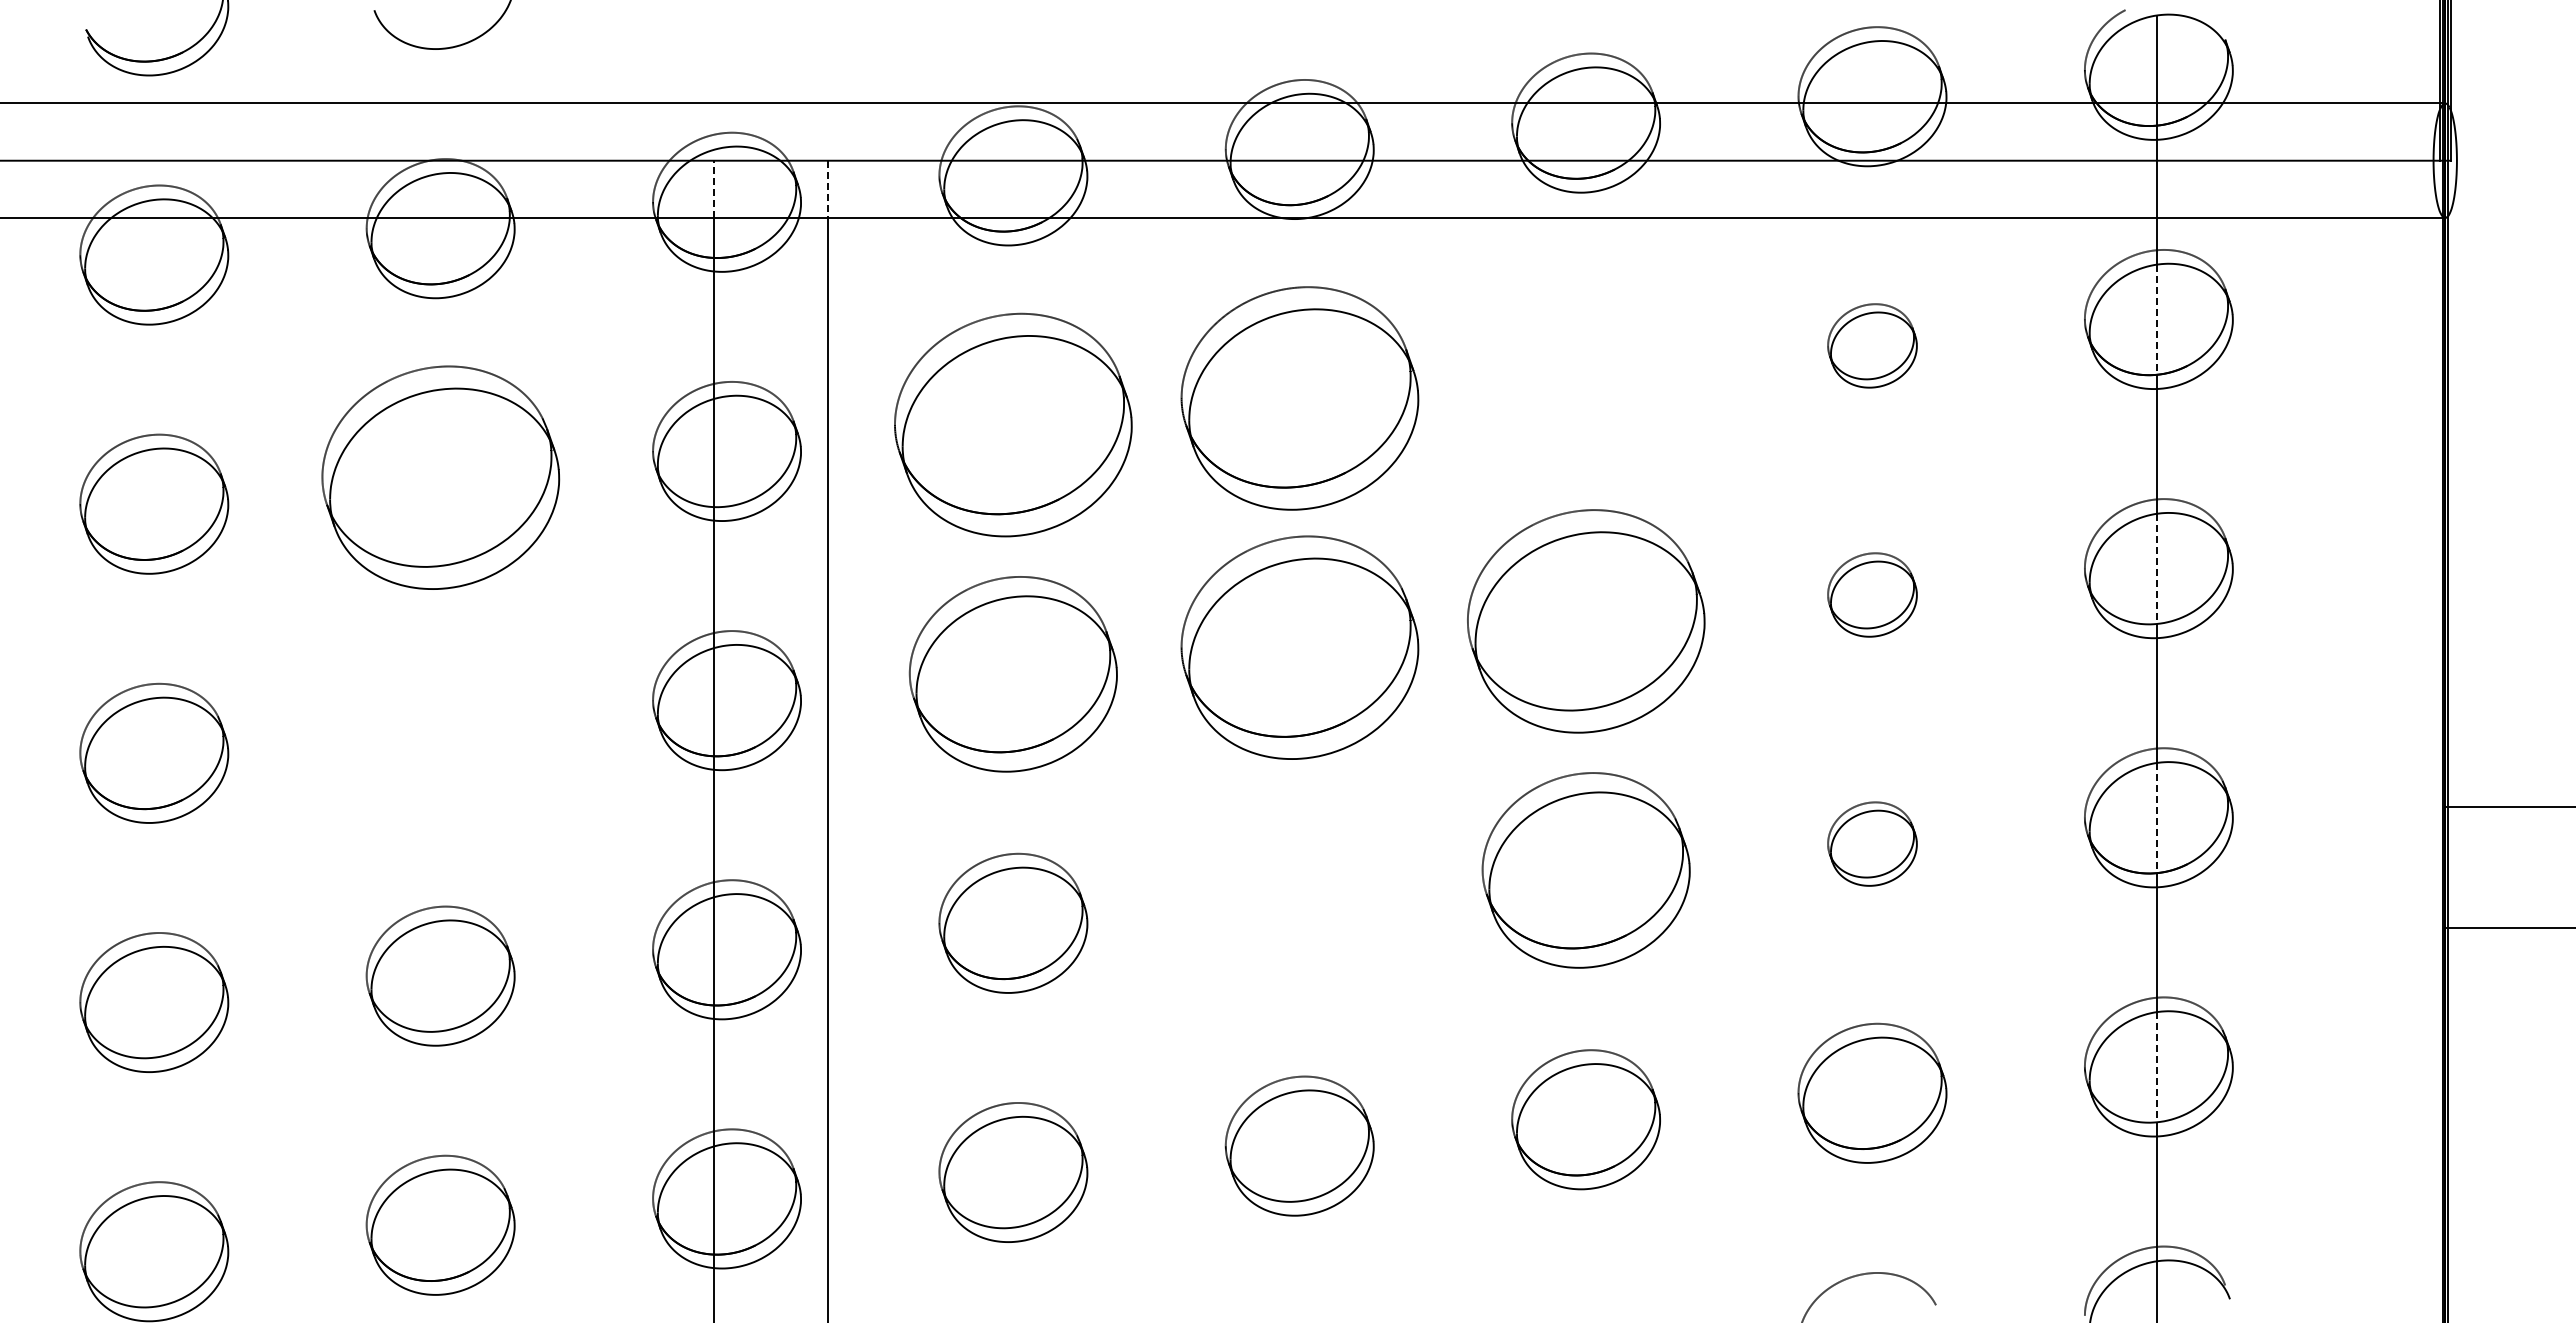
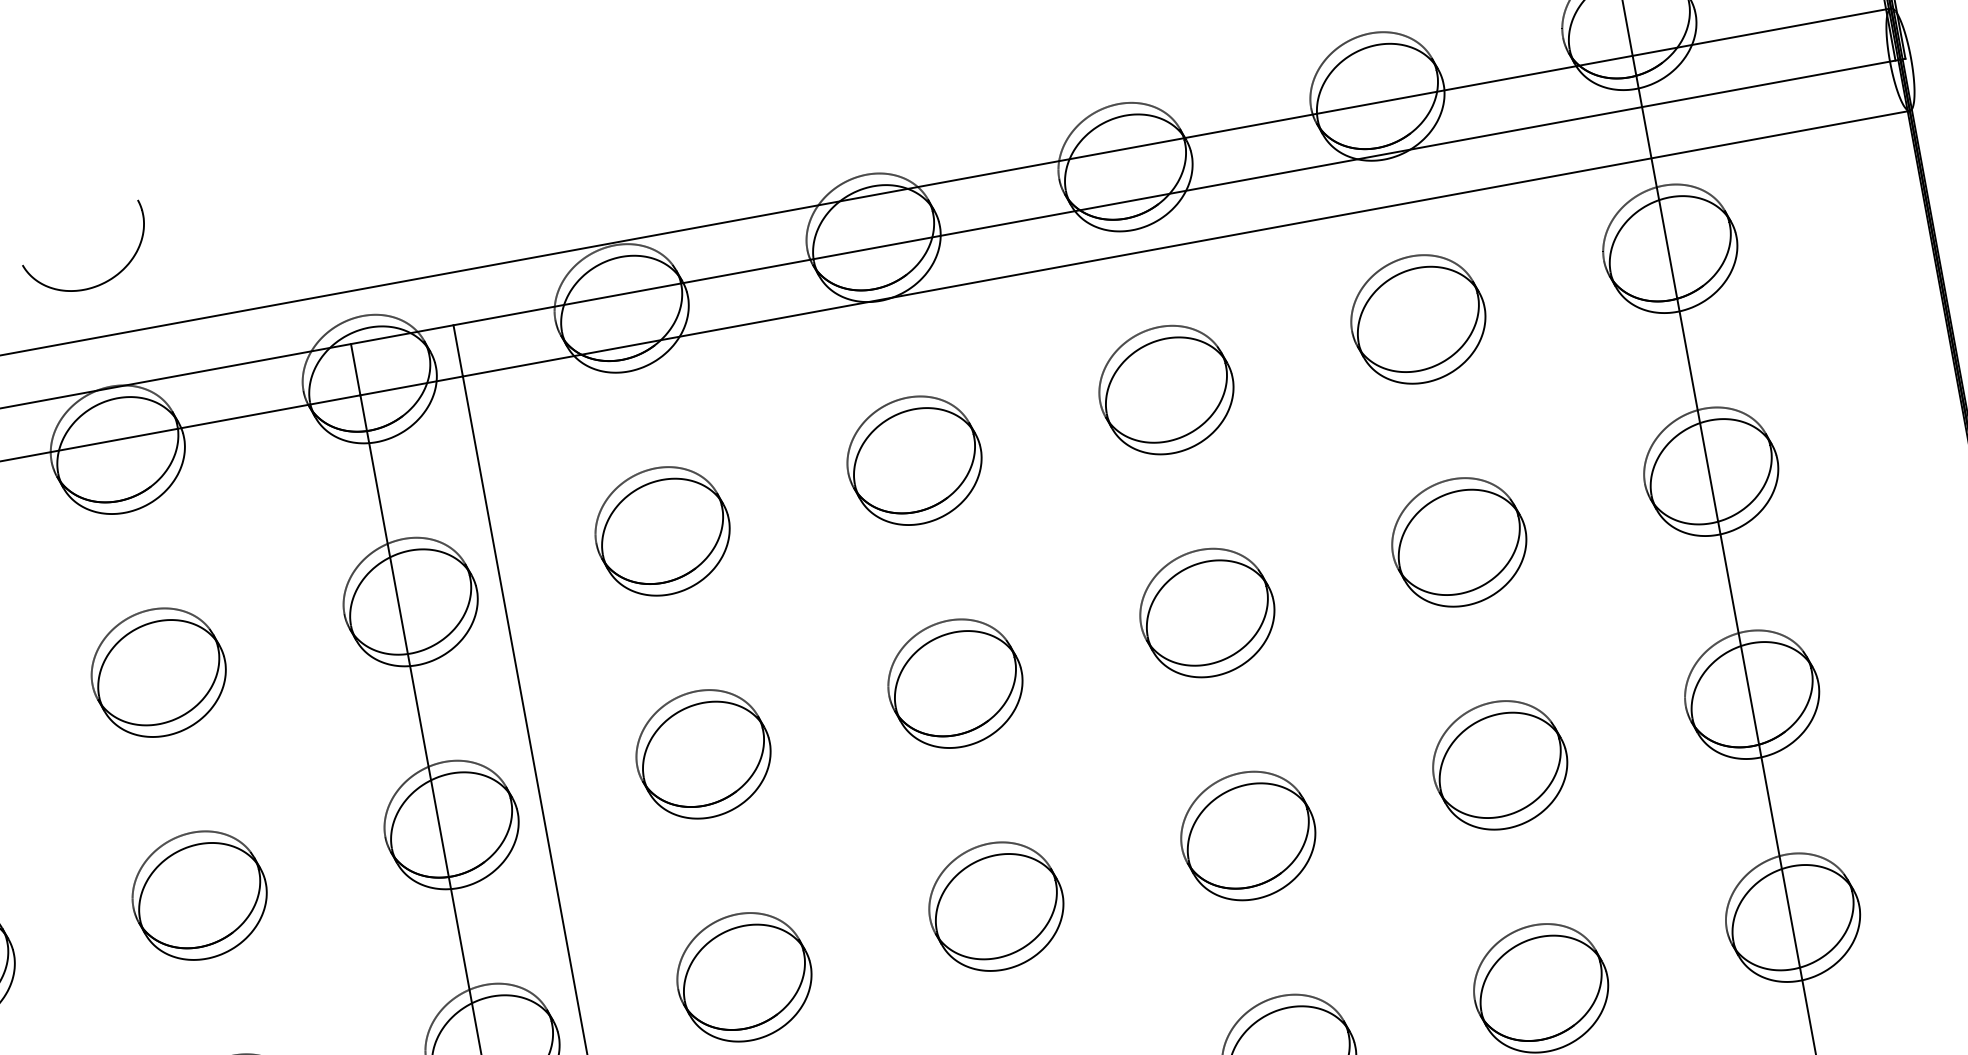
line: (713, 189) -> (355, 369), dashed -> solid
line: (828, 189) -> (458, 350), dashed -> solid
line: (2156, 320) -> (1668, 250), dashed -> solid
part: (1872, 345) -> (1418, 319), size x1.67
part: (1585, 371) -> (1165, 389), added
part: (1299, 398) -> (914, 460), size x0.62
part: (1013, 424) -> (662, 530), size x0.62
part: (440, 477) -> (158, 672), size x0.62
line: (2156, 569) -> (1709, 472), dashed -> solid
part: (1872, 594) -> (1459, 541), size x1.67
part: (1585, 621) -> (1206, 613), size x0.62
part: (1299, 647) -> (955, 683), size x0.62
part: (1013, 673) -> (703, 753), size x0.71
part: (440, 726) -> (199, 895), added
line: (2156, 818) -> (1750, 695), dashed -> solid
part: (1872, 843) -> (1500, 764), size x1.67
part: (1585, 870) -> (1247, 836), size x0.71
part: (1299, 896) -> (996, 906), added
line: (2156, 1067) -> (1791, 918), dashed -> solid

